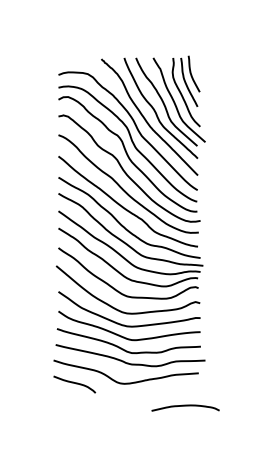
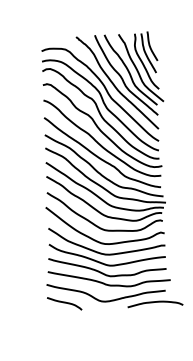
curve: (185, 406) -> (155, 302), moved

